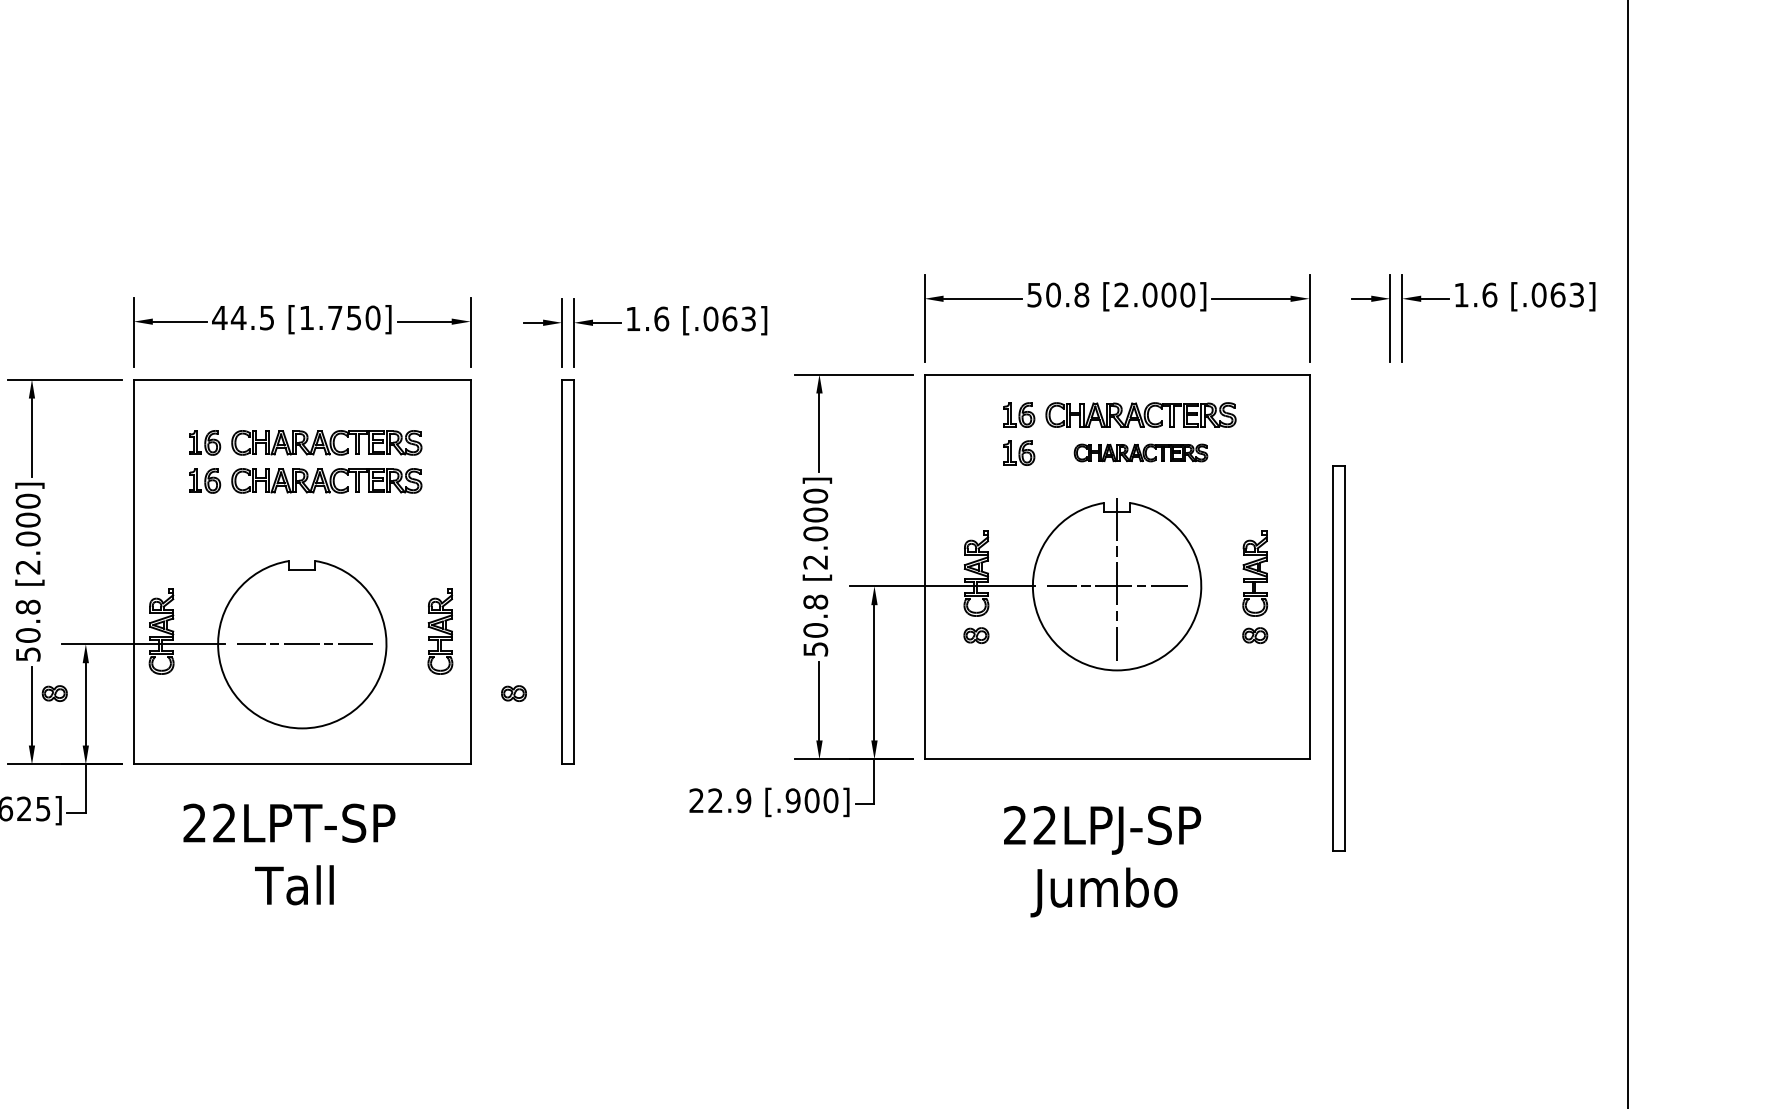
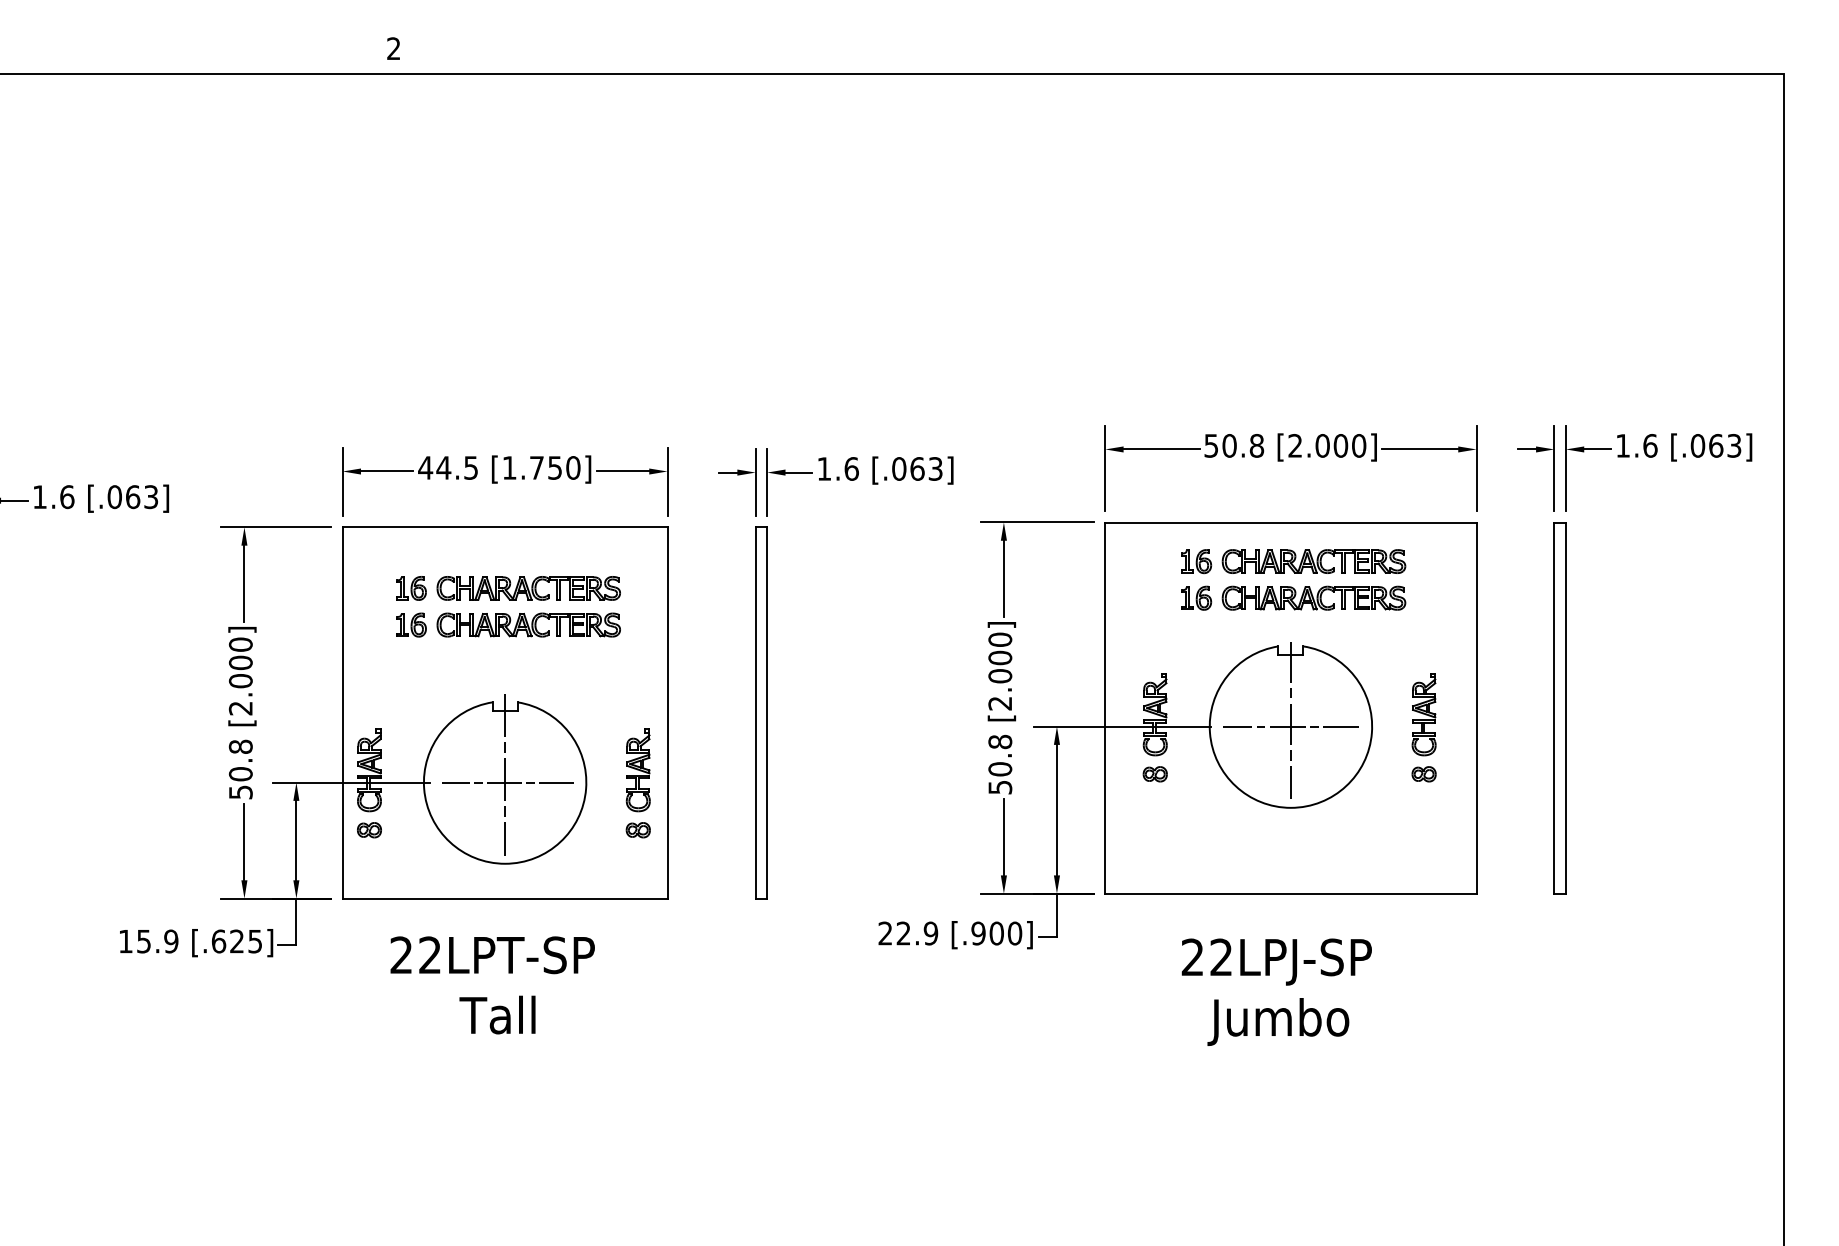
part: (1140, 452) -> (1313, 597), size x1.43
line: (302, 636) -> (505, 775), added
part: (1338, 658) -> (1559, 708), moved
part: (54, 693) -> (369, 830), moved
part: (513, 693) -> (637, 830), moved

